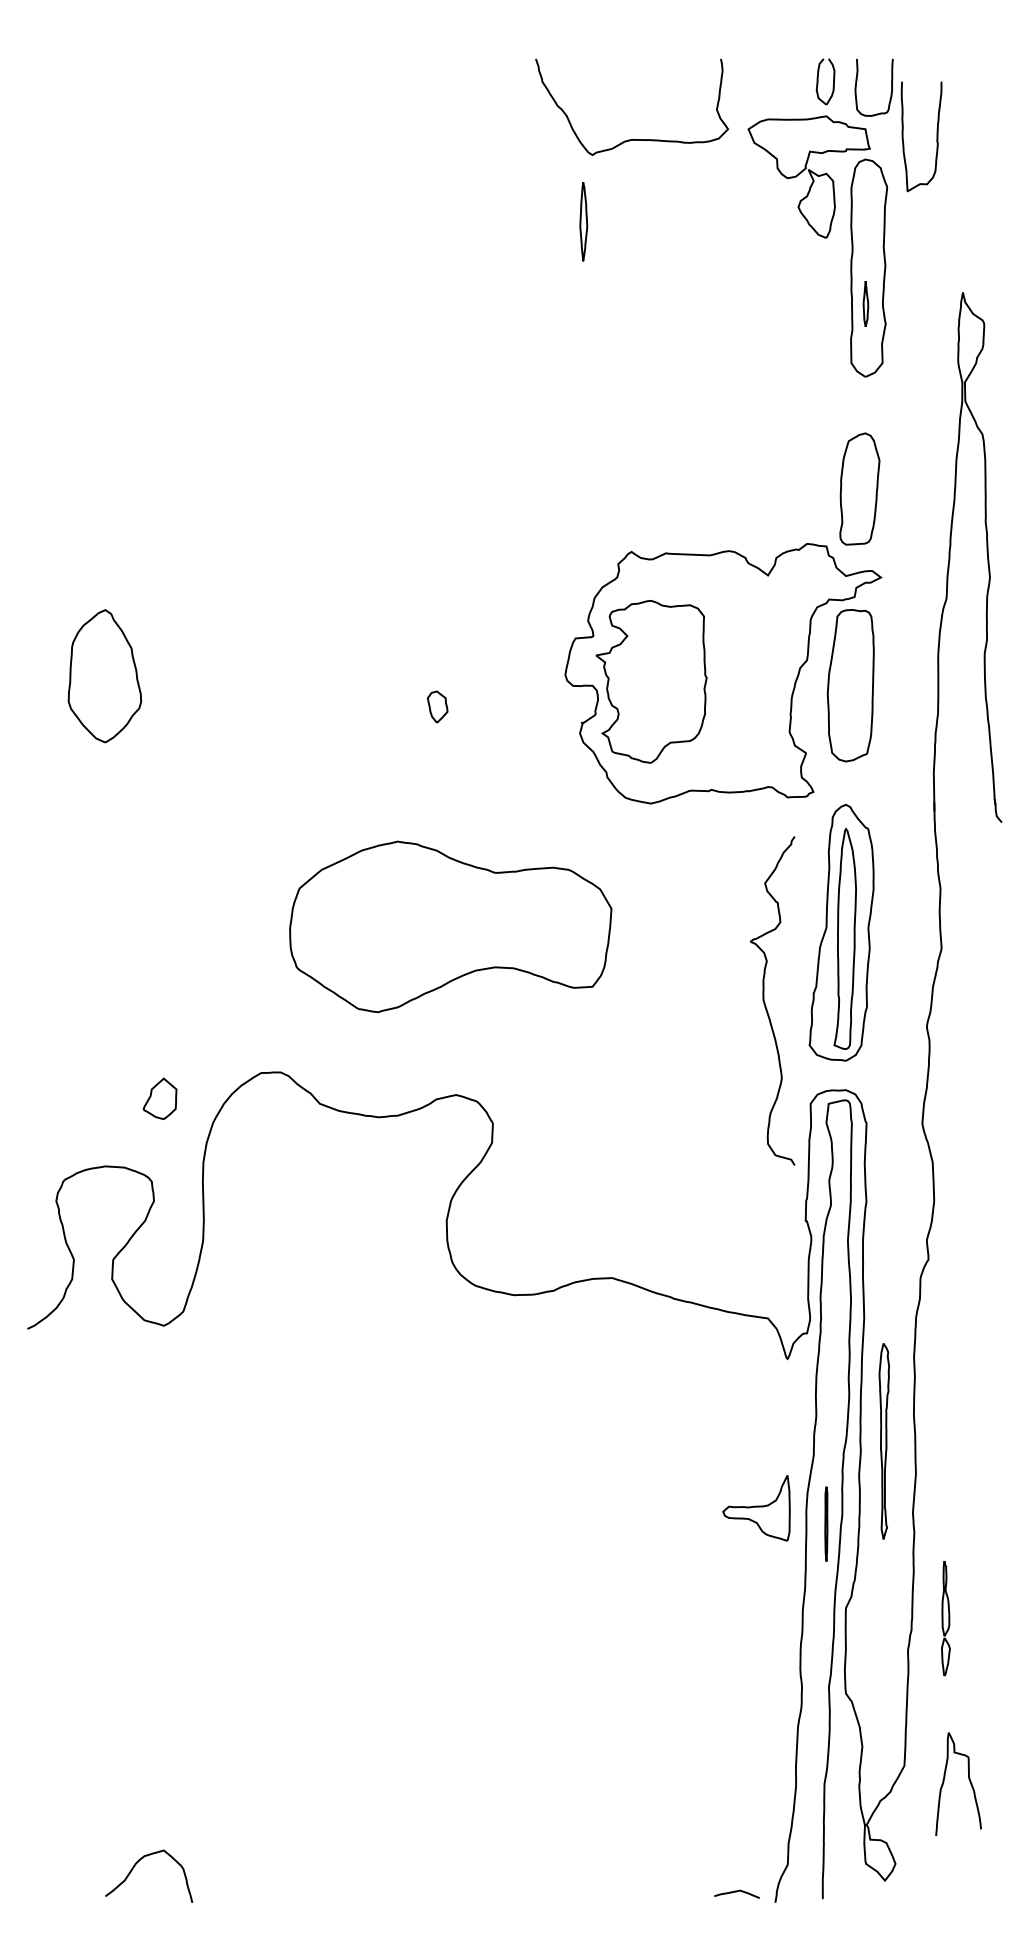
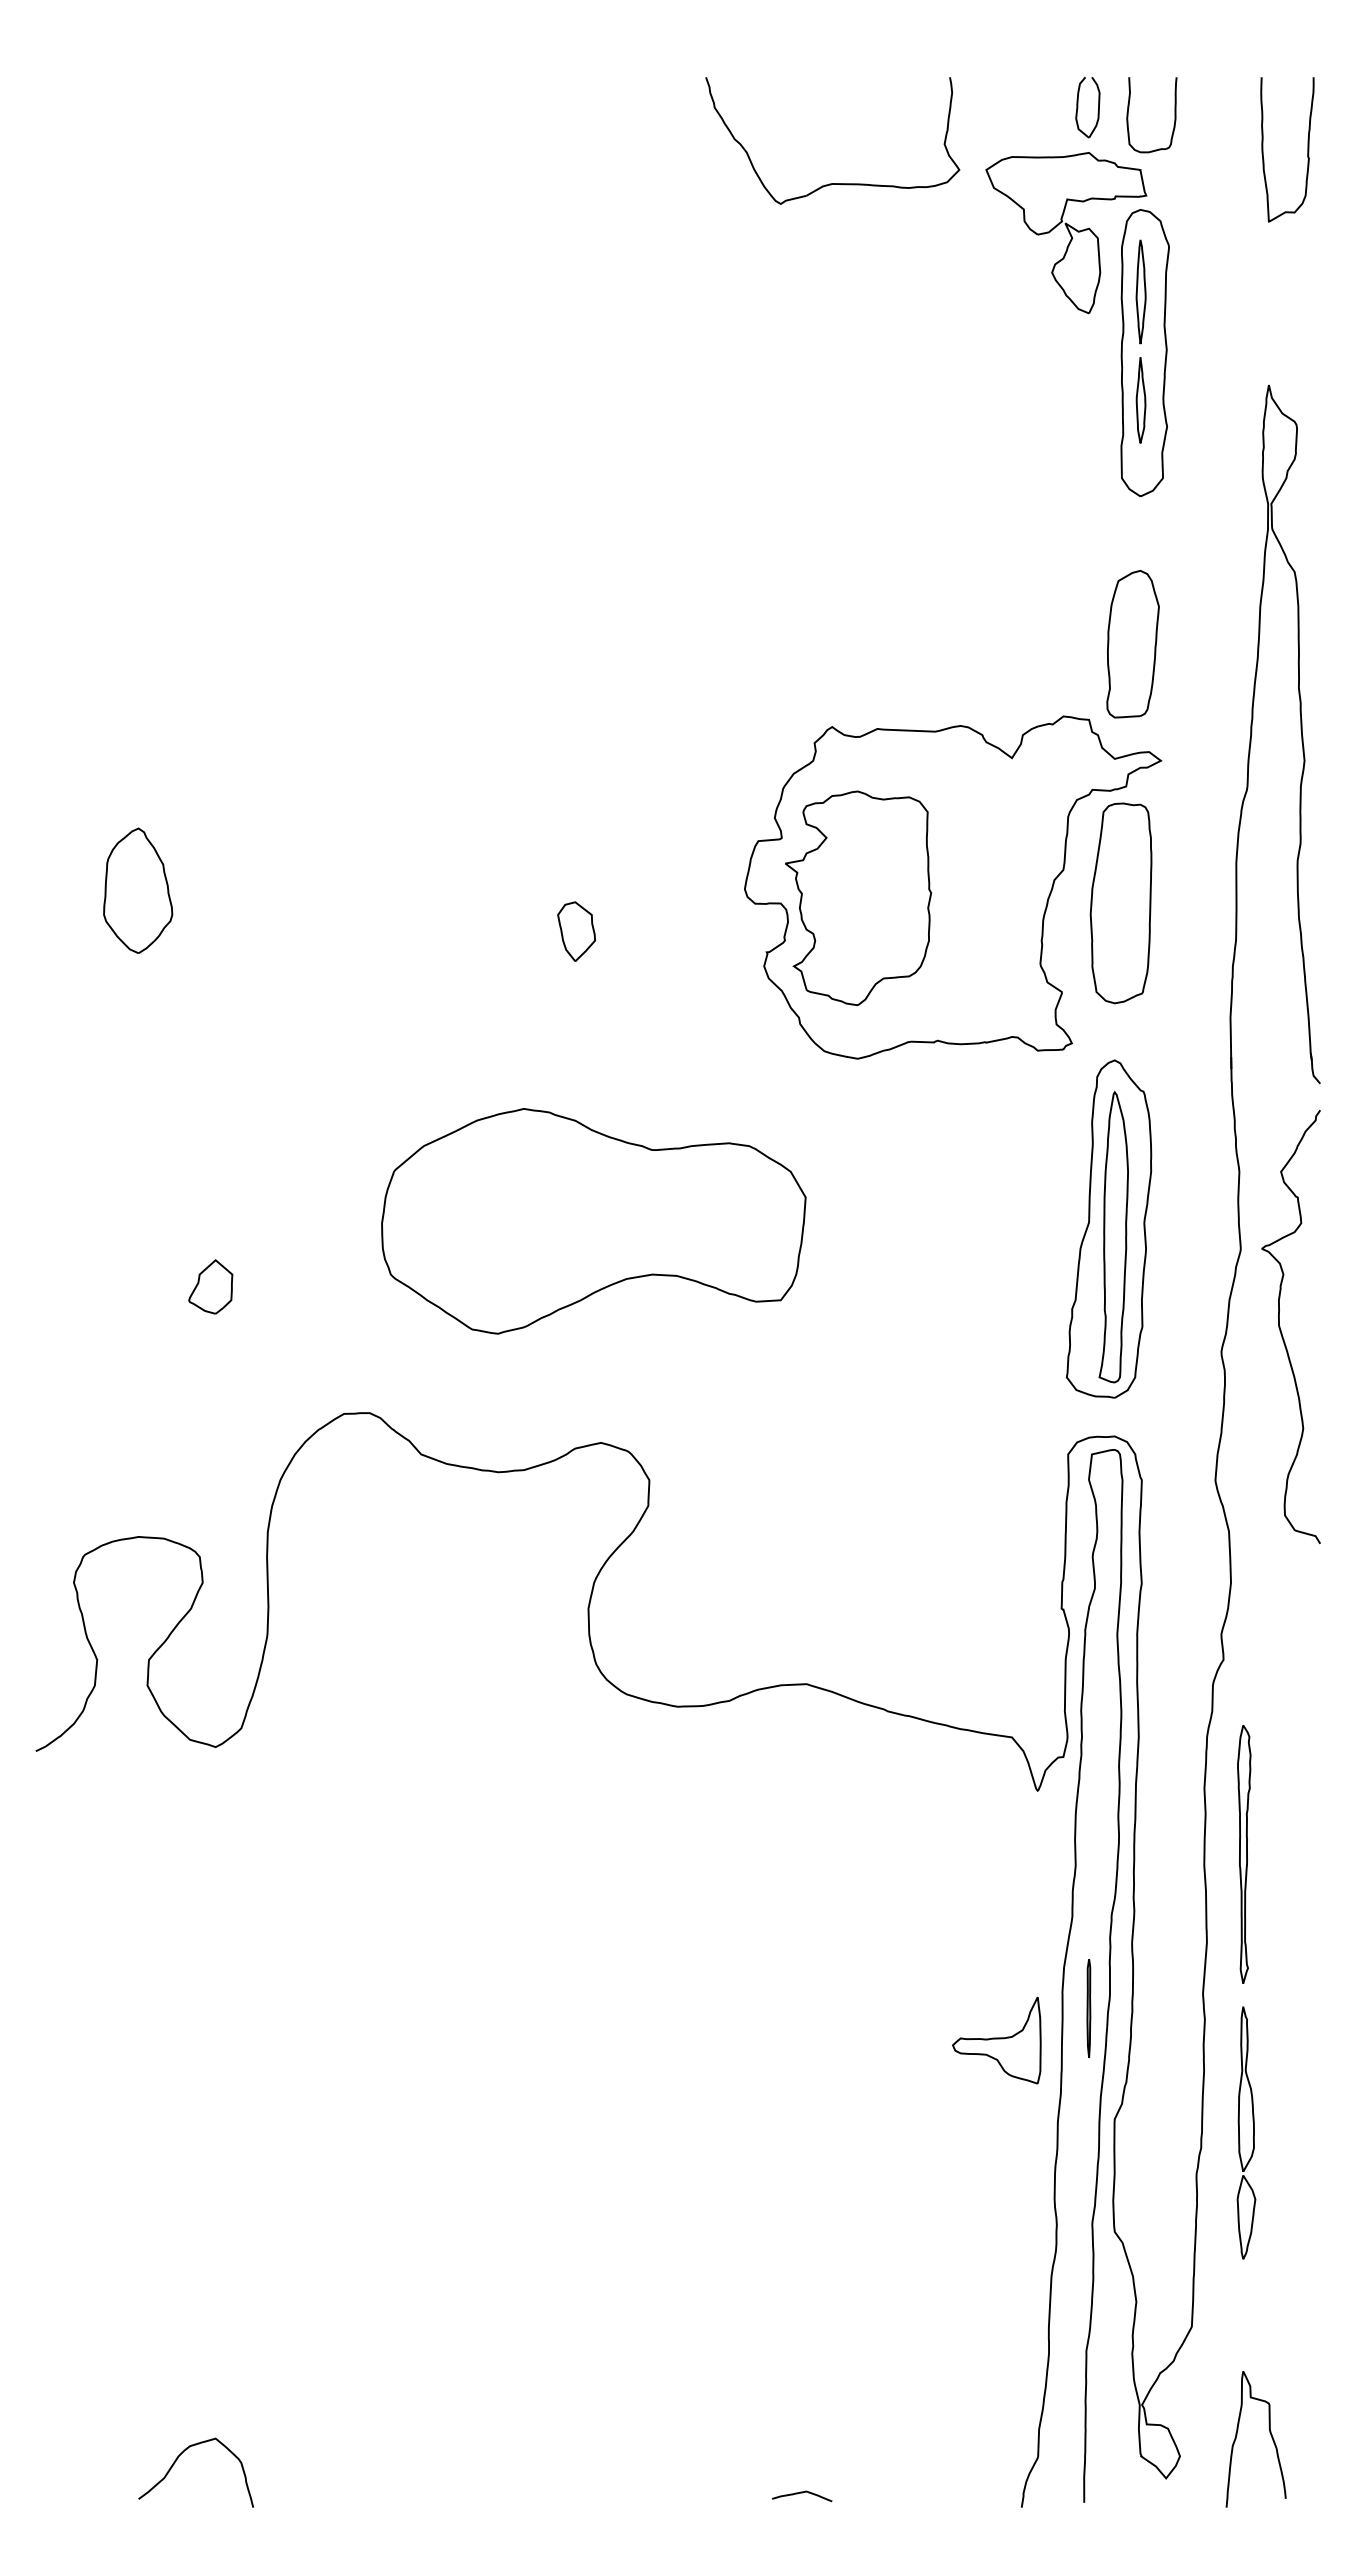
curve: (936, 136) -> (1307, 149), moved
part: (583, 221) -> (1140, 291), moved
part: (865, 304) -> (1140, 400), size x1.43
part: (105, 675) -> (138, 890), size x0.71
part: (437, 707) -> (576, 931), size x1.43
curve: (765, 1002) -> (1281, 1329), moved
part: (159, 1098) -> (210, 1286), moved
part: (884, 1441) -> (1244, 1854), moved
part: (756, 1508) -> (996, 2040), moved
part: (945, 1618) -> (1246, 2132), size x1.67
curve: (969, 1781) -> (1270, 2435), moved
curve: (737, 1892) -> (802, 2493), moved

